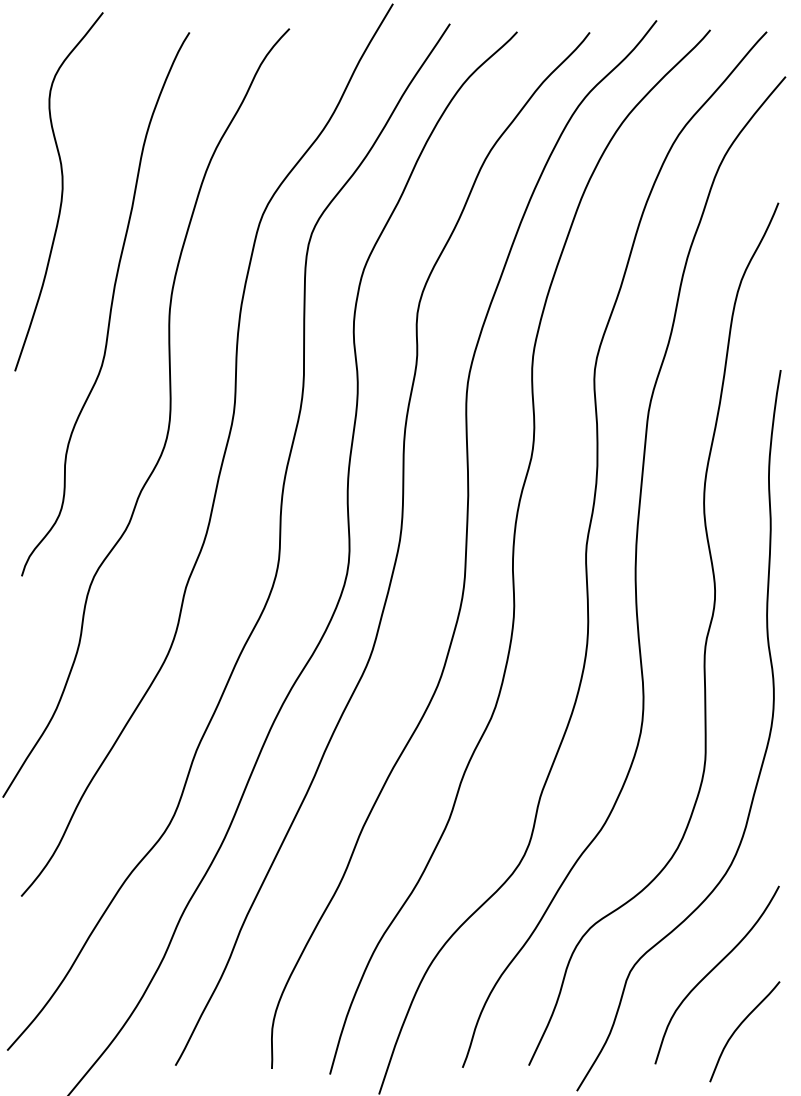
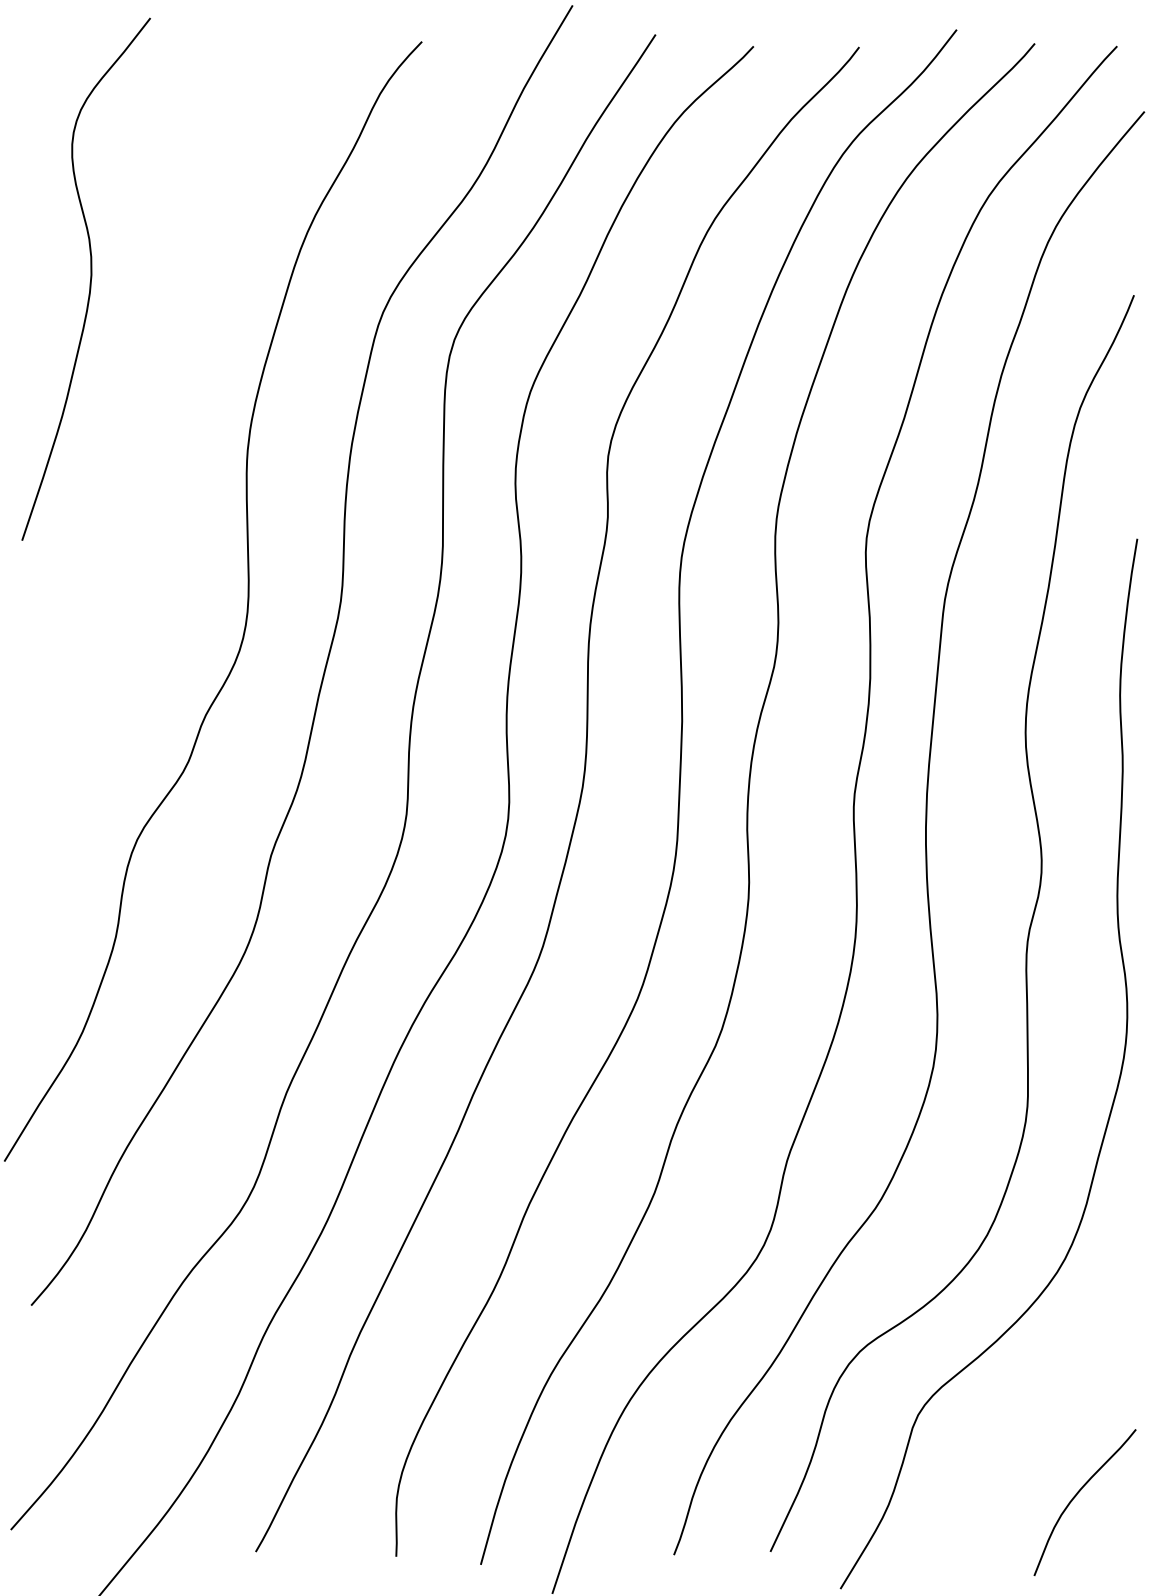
curve: (110, 304) -> (161, 443), removed
curve: (713, 970) -> (1039, 1413), removed

